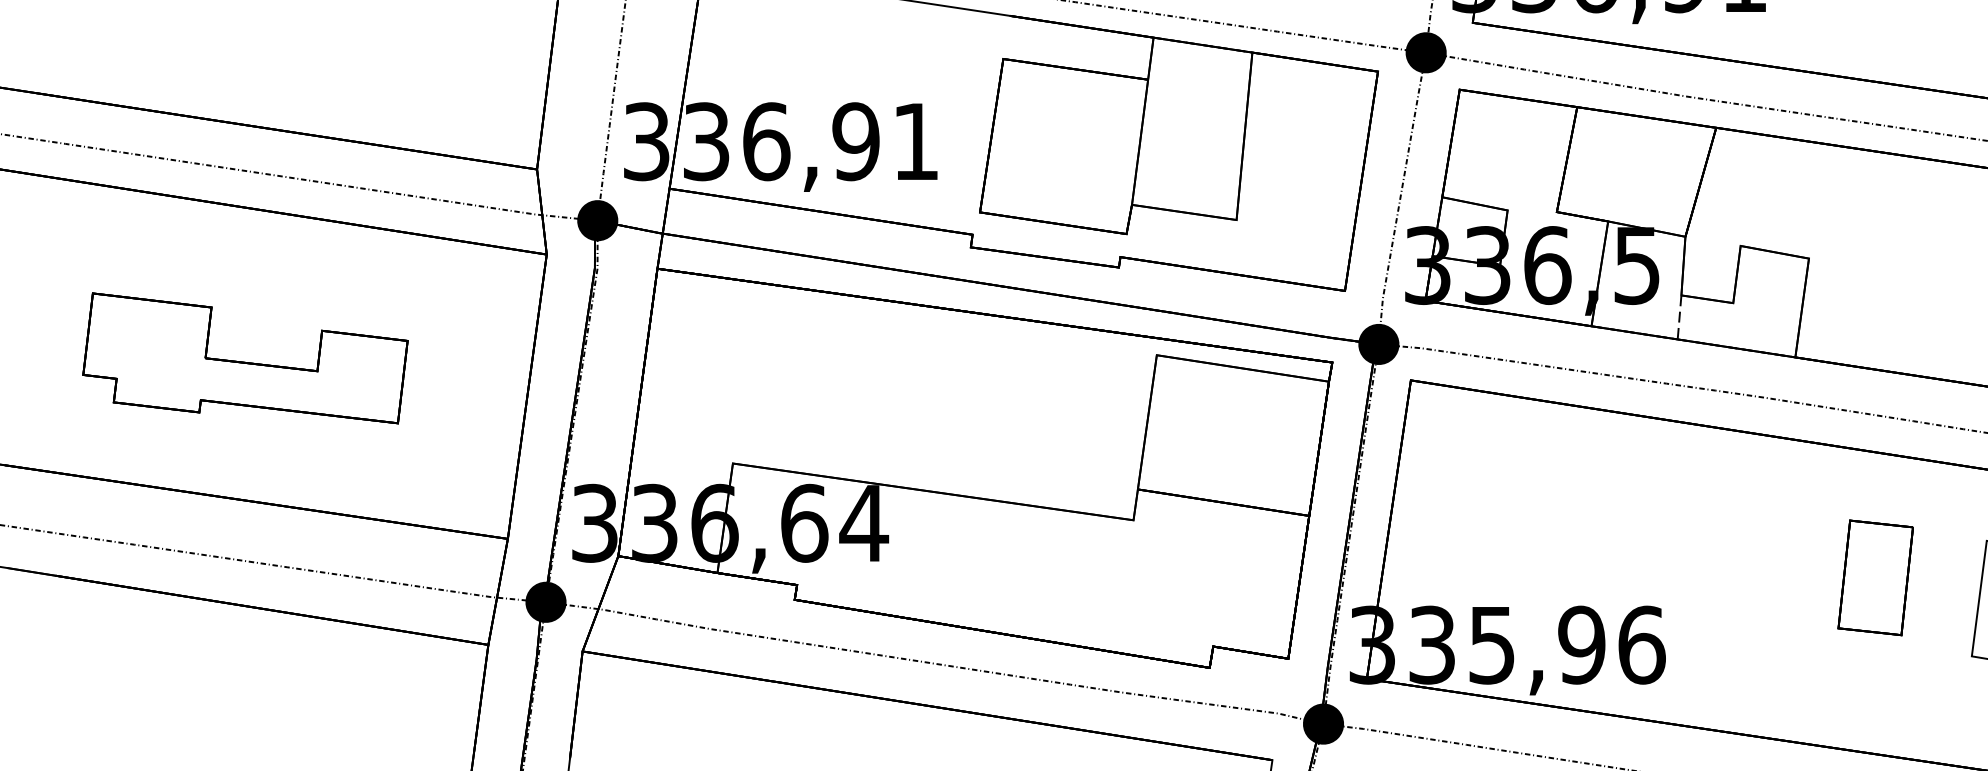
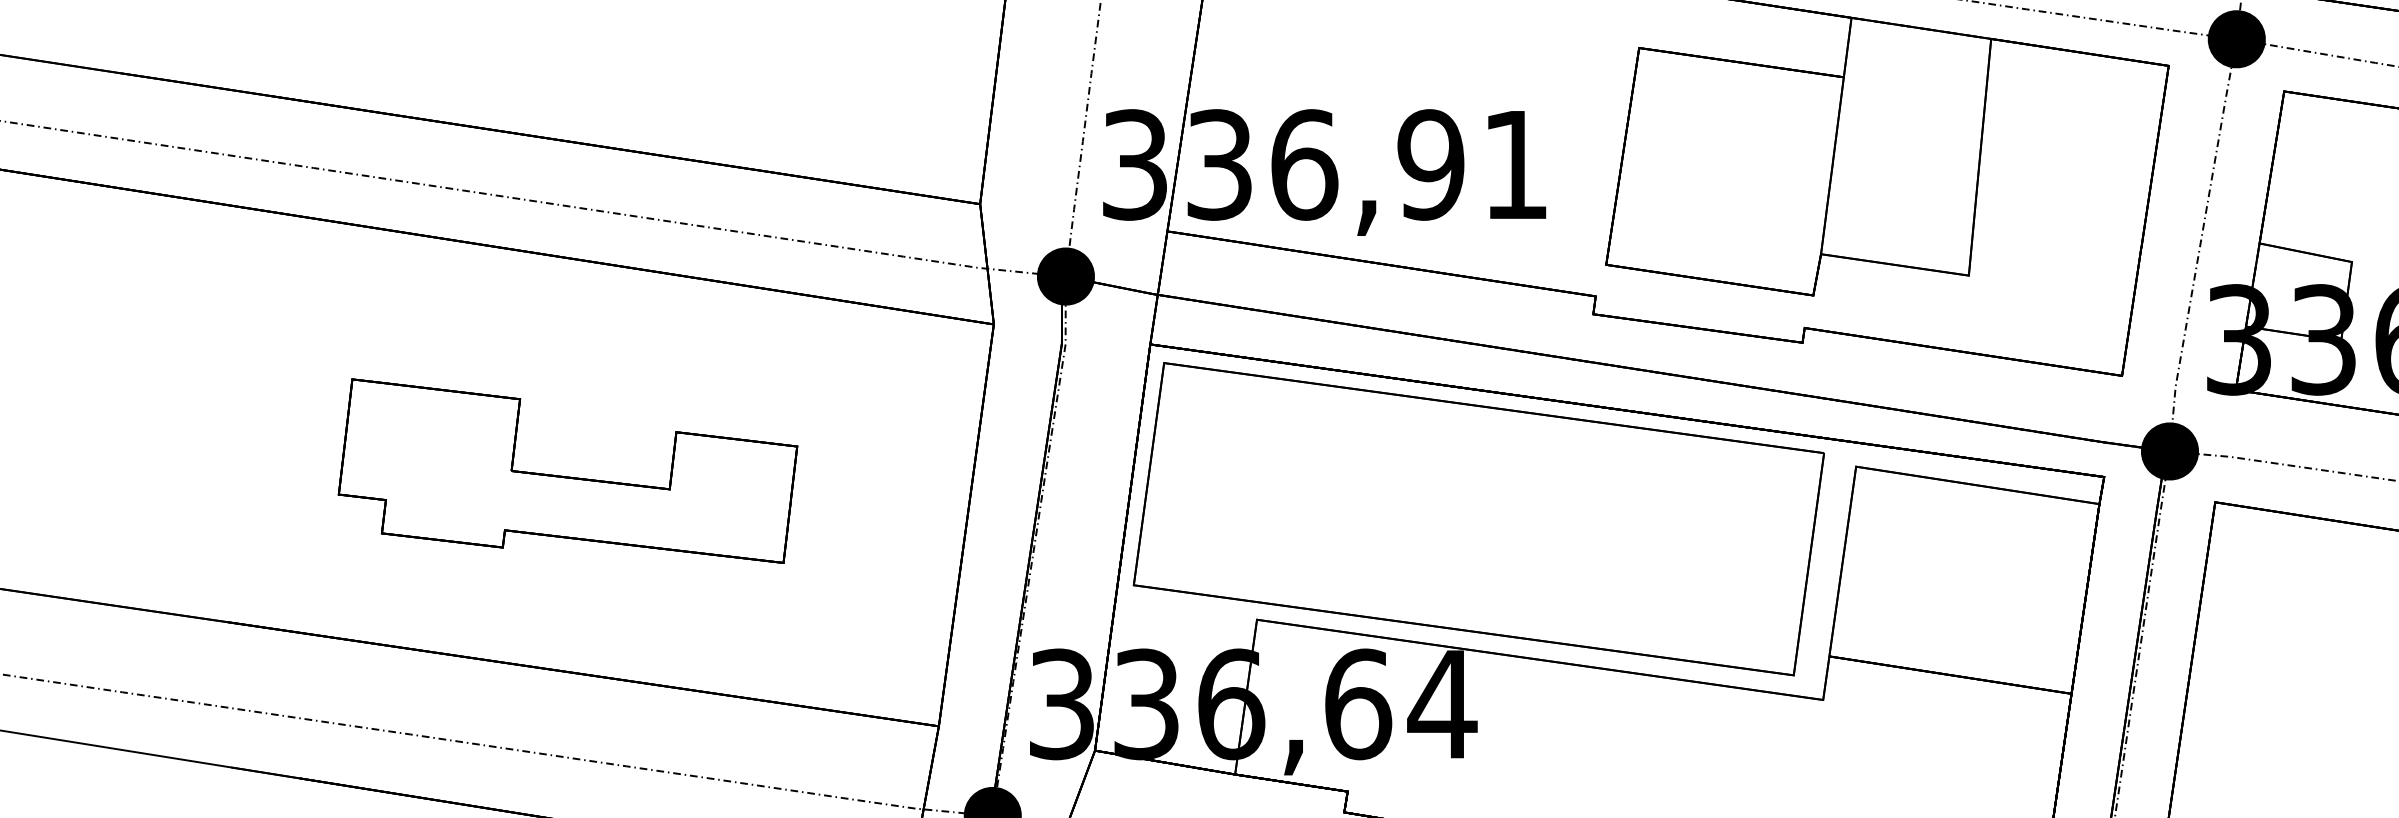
part: (889, 391) -> (1478, 517), added

